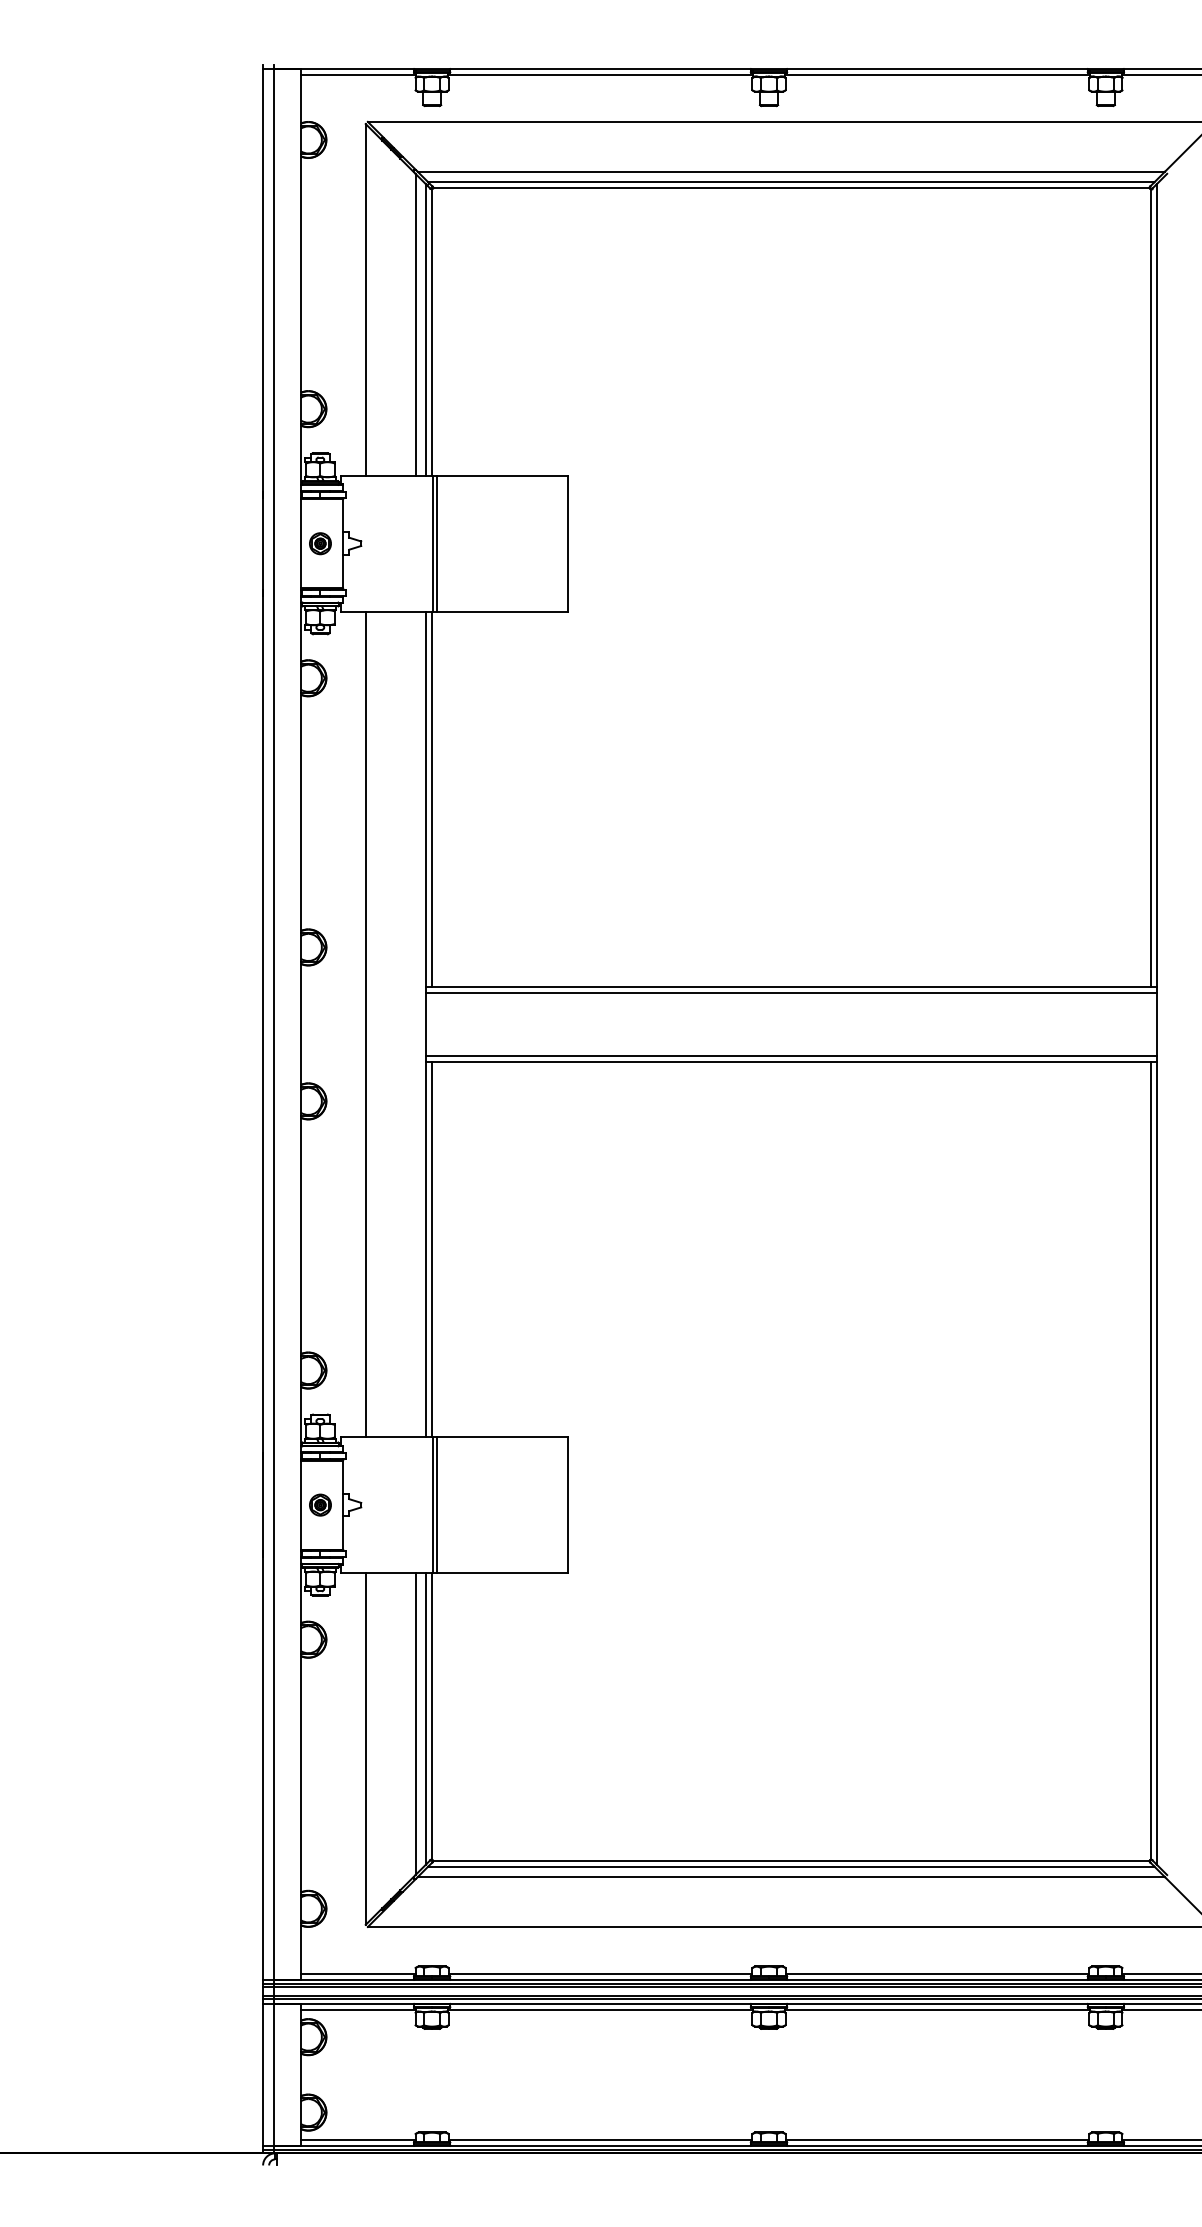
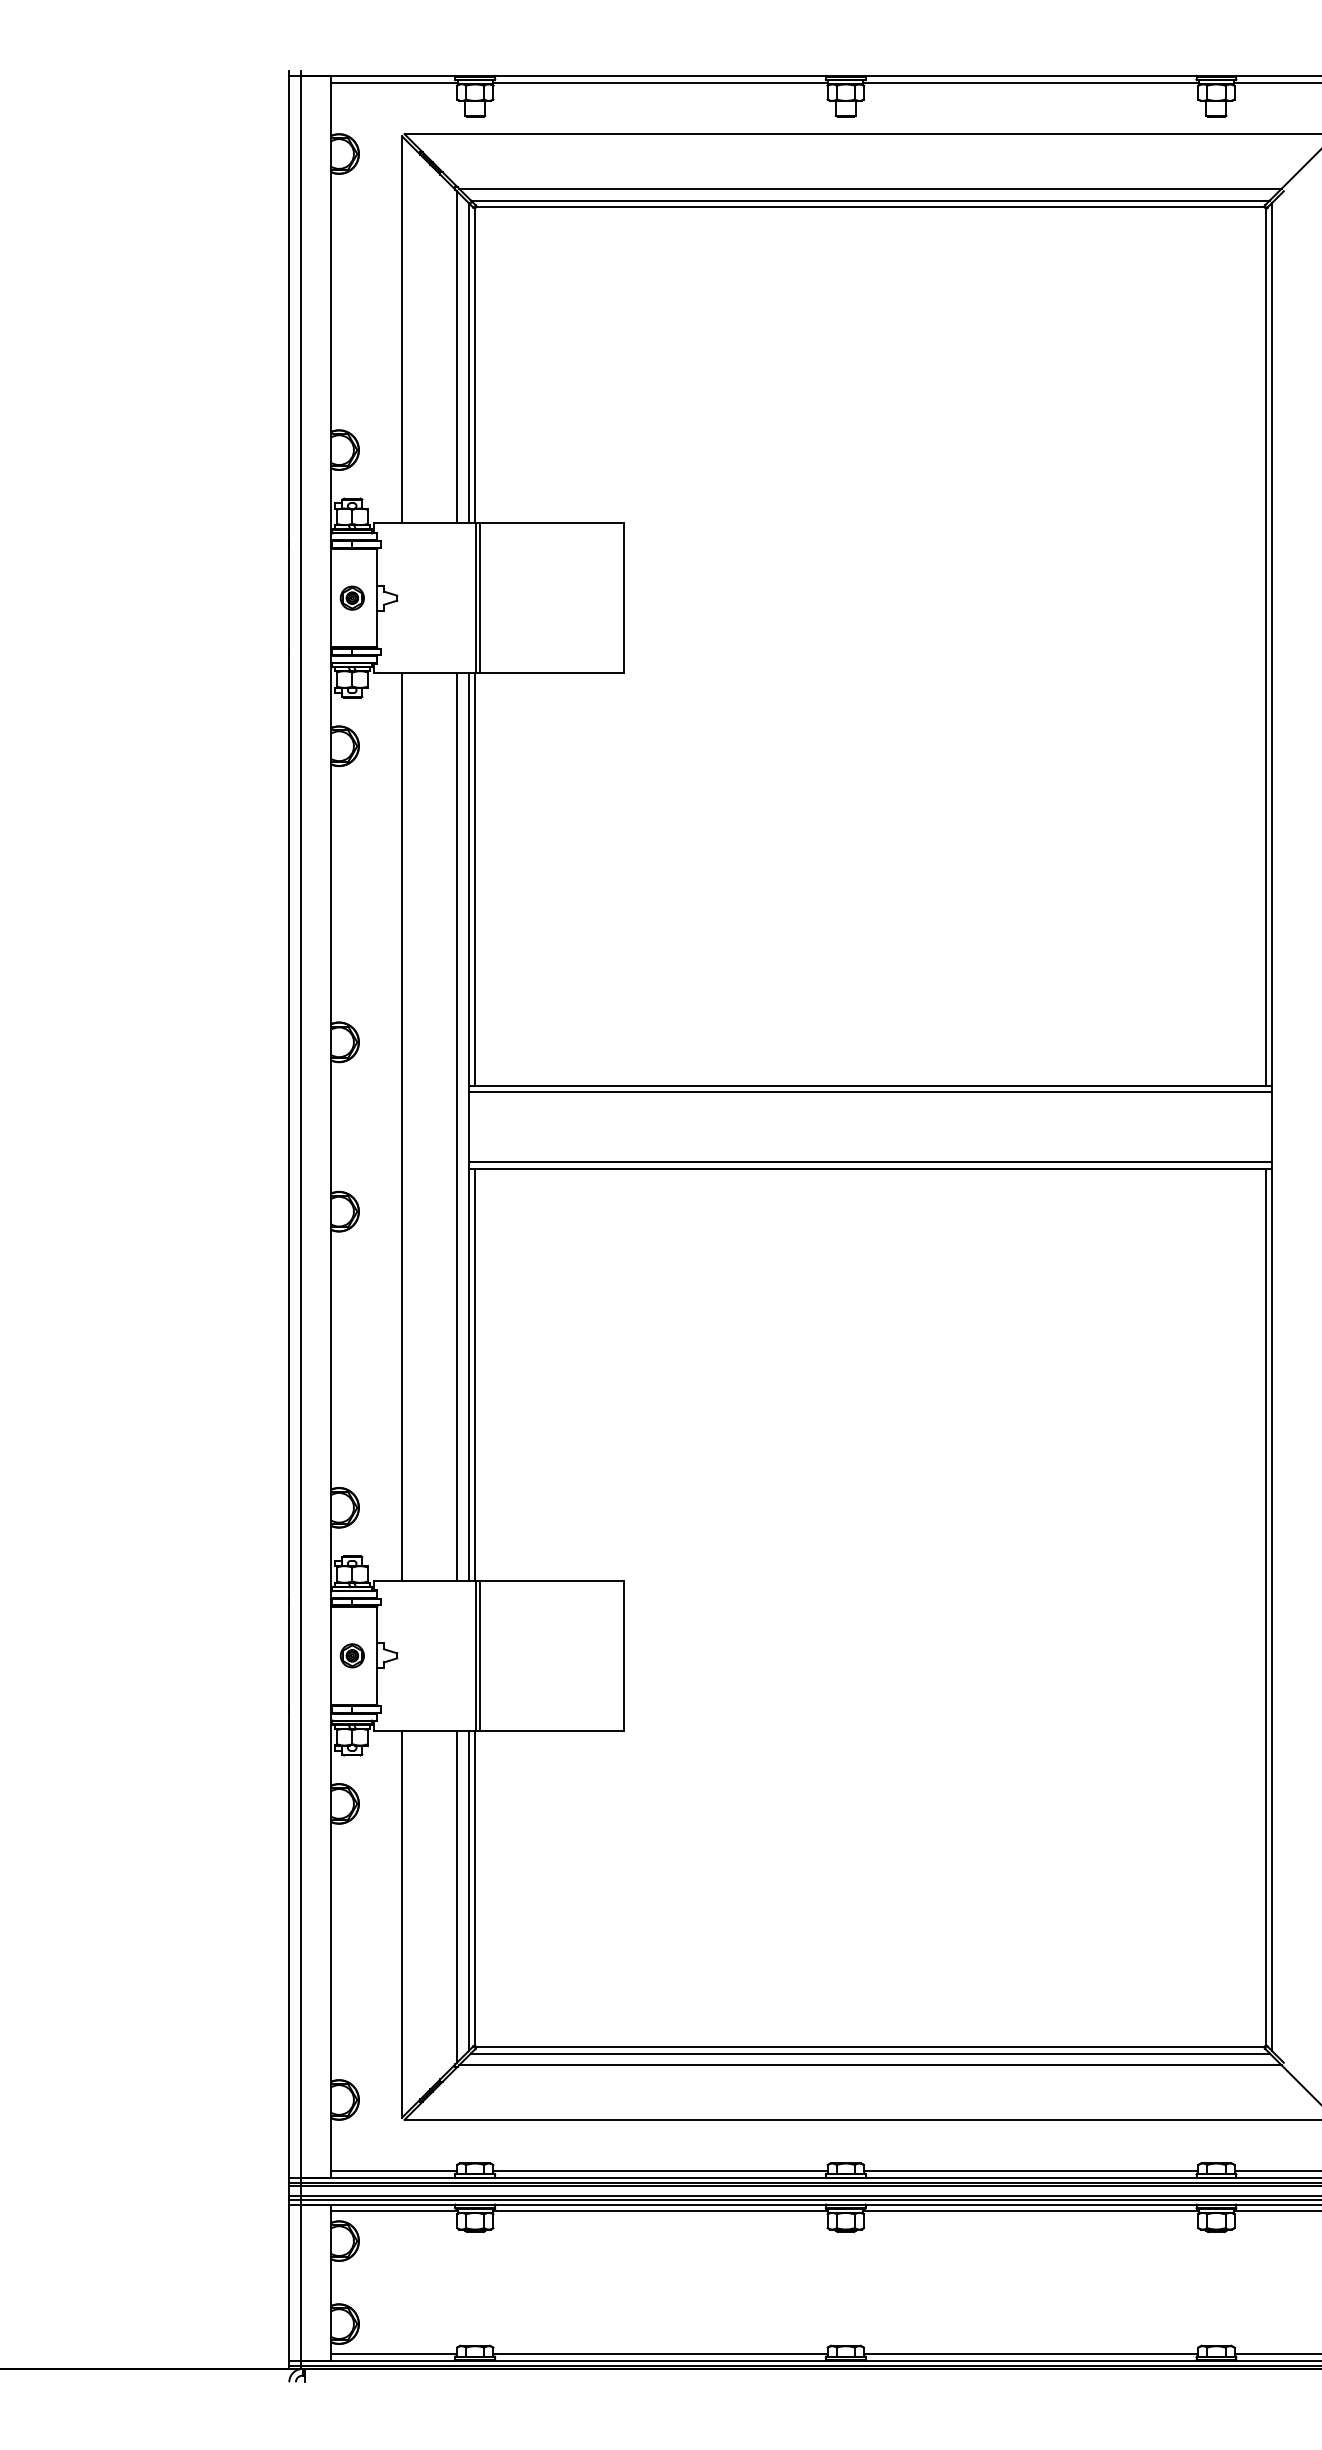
line: (415, 1024) -> (456, 1127), added

